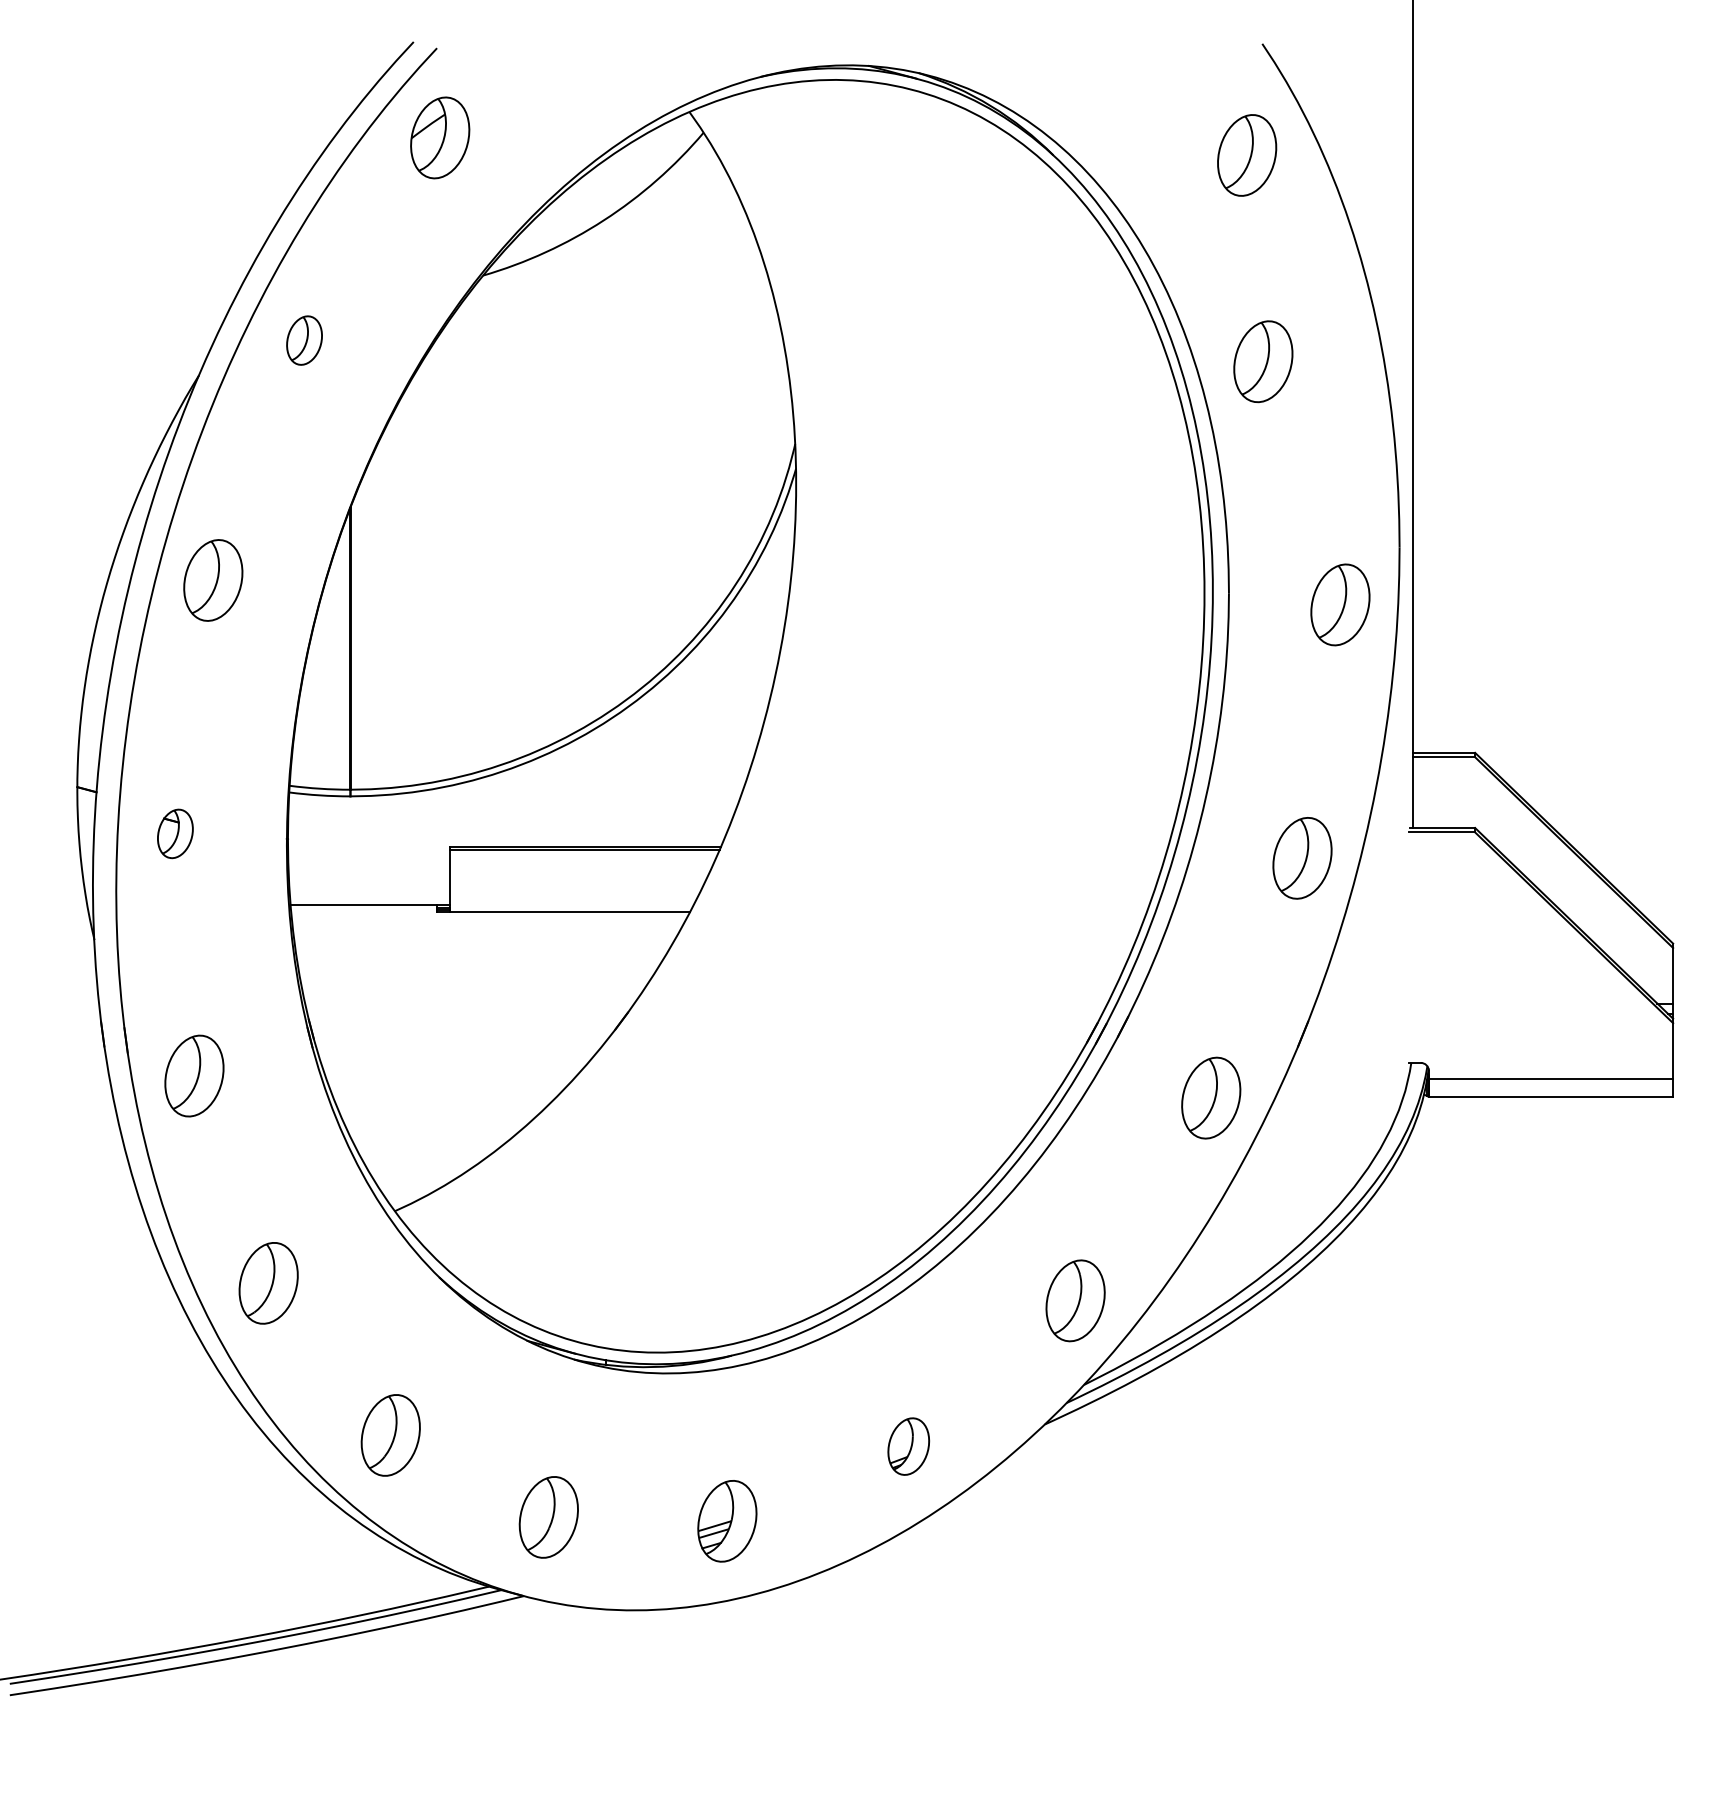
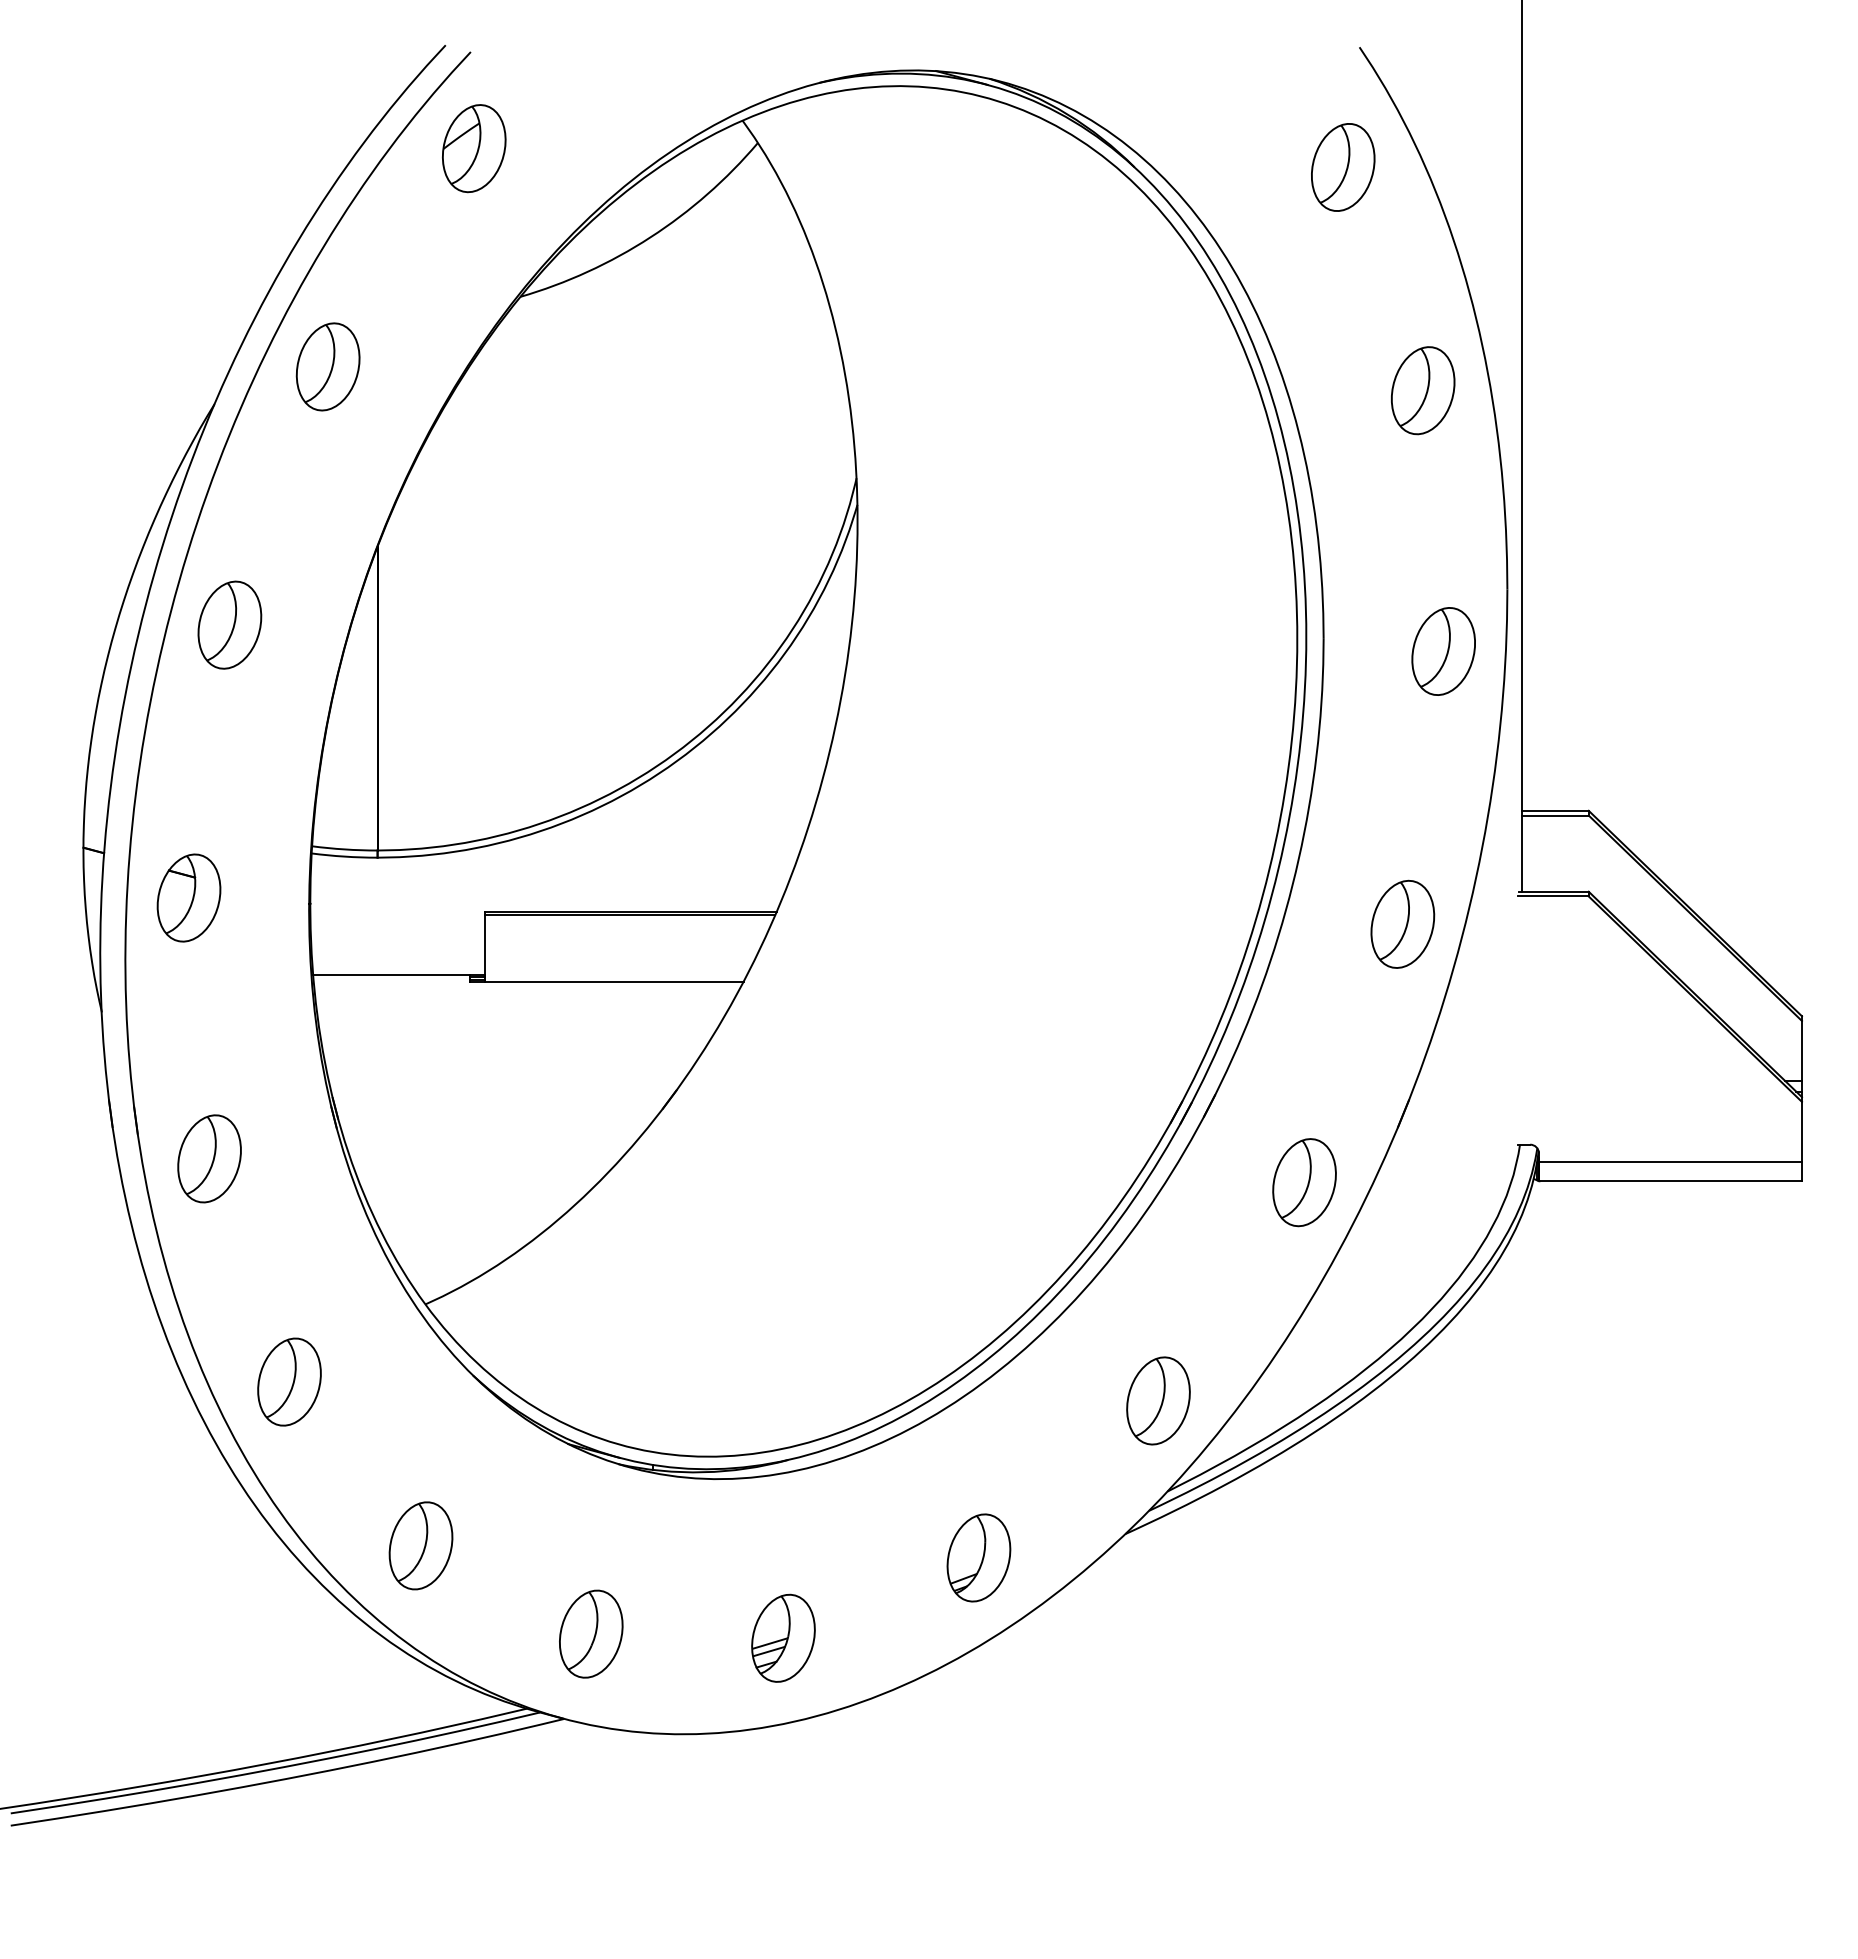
part: (304, 340) -> (328, 366), size x1.67
part: (1263, 361) -> (1423, 390), moved
part: (175, 833) -> (189, 897), size x1.67
part: (908, 1446) -> (978, 1557), size x1.43

